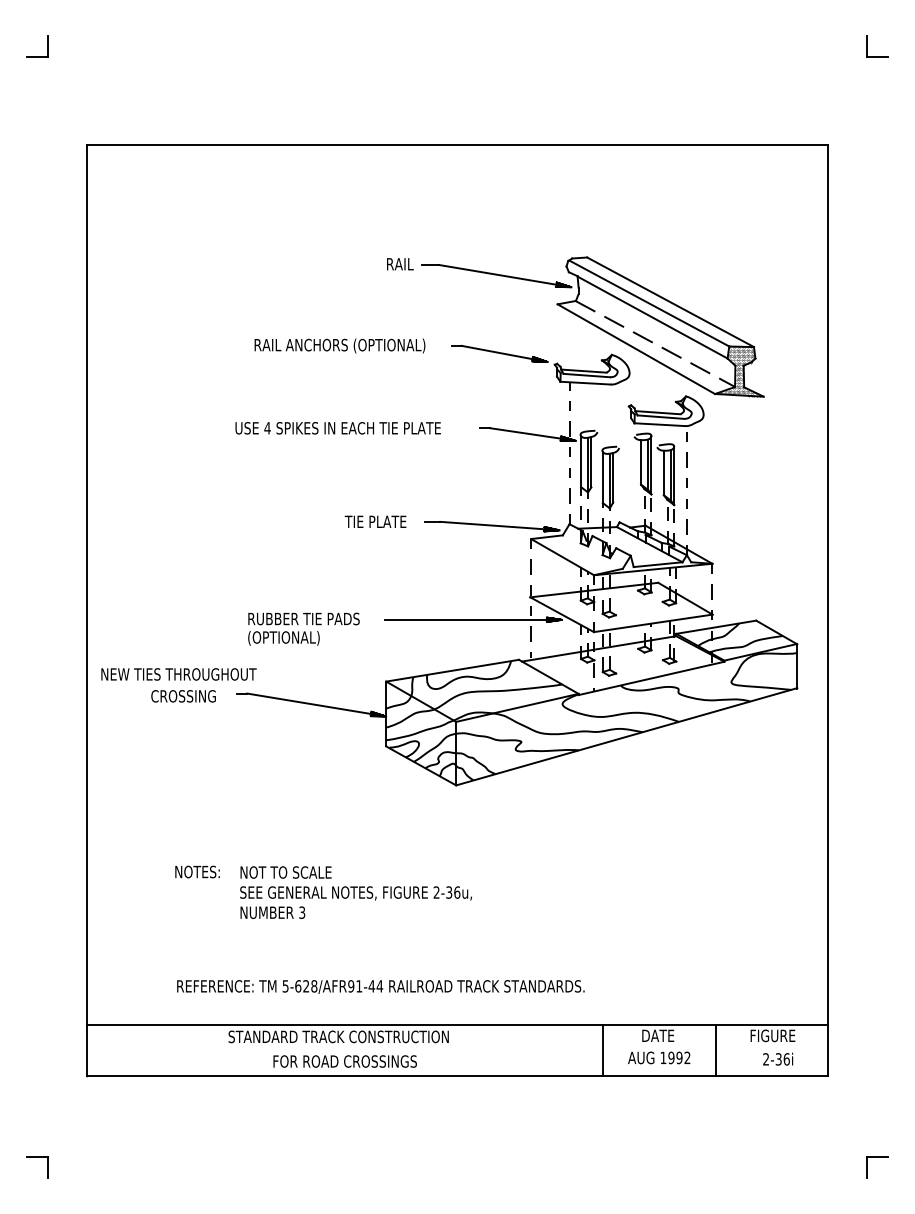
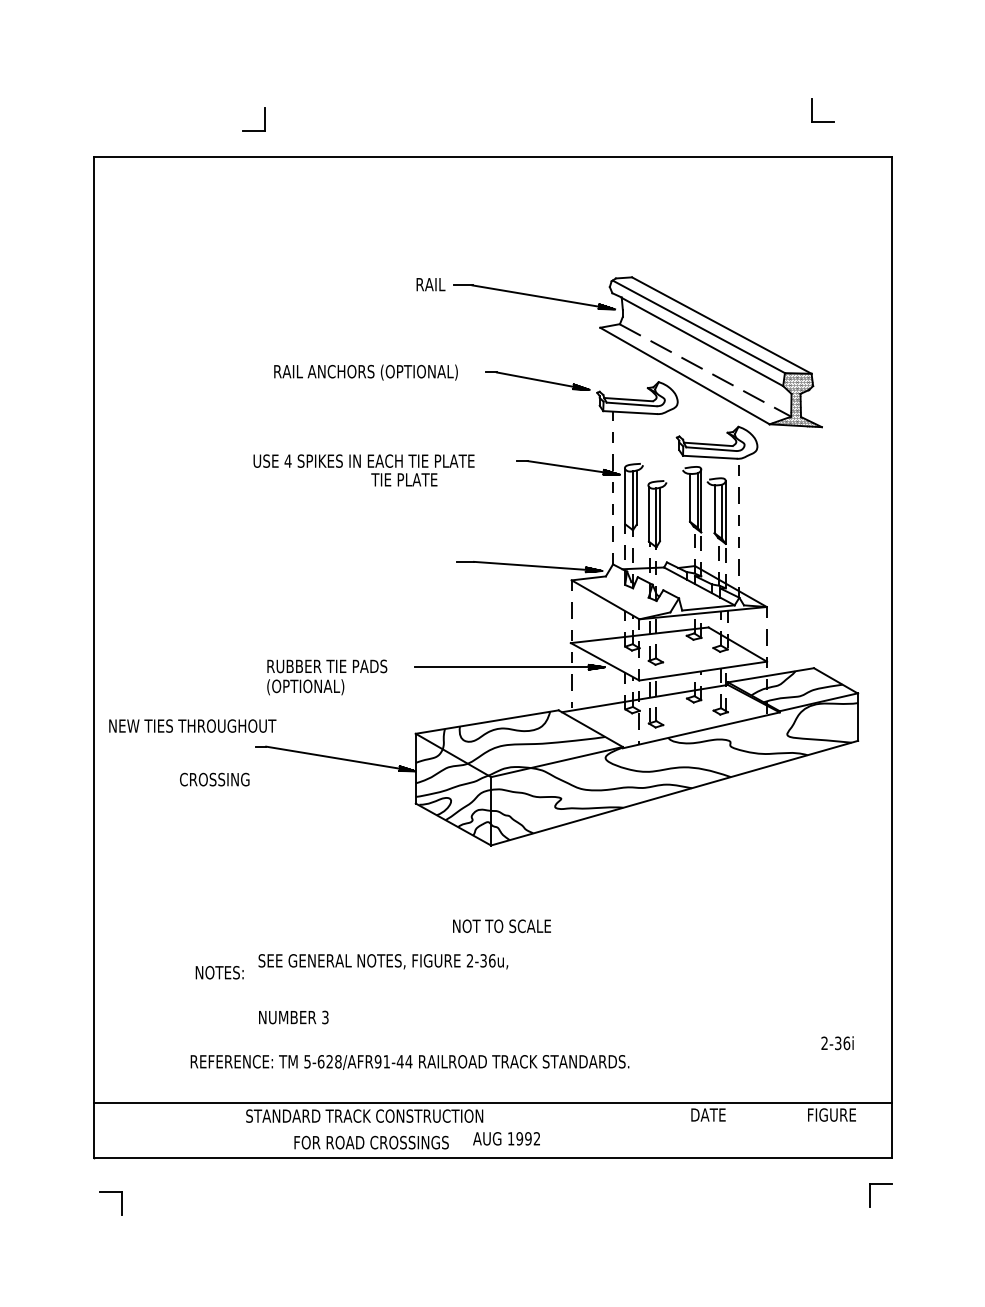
part: (47, 46) -> (264, 119), moved
part: (867, 46) -> (812, 110), moved
text: (375, 521) -> (404, 479), moved
text: (183, 696) -> (214, 779), moved
text: (197, 871) -> (219, 972), moved
text: (285, 871) -> (501, 925), moved
text: (272, 912) -> (293, 1017), moved
line: (603, 1050) -> (649, 1130), removed
line: (715, 1050) -> (770, 1130), removed
text: (659, 1057) -> (506, 1138), moved
text: (778, 1059) -> (837, 1043), moved
part: (37, 1157) -> (110, 1192), moved
part: (867, 1167) -> (870, 1195), moved

